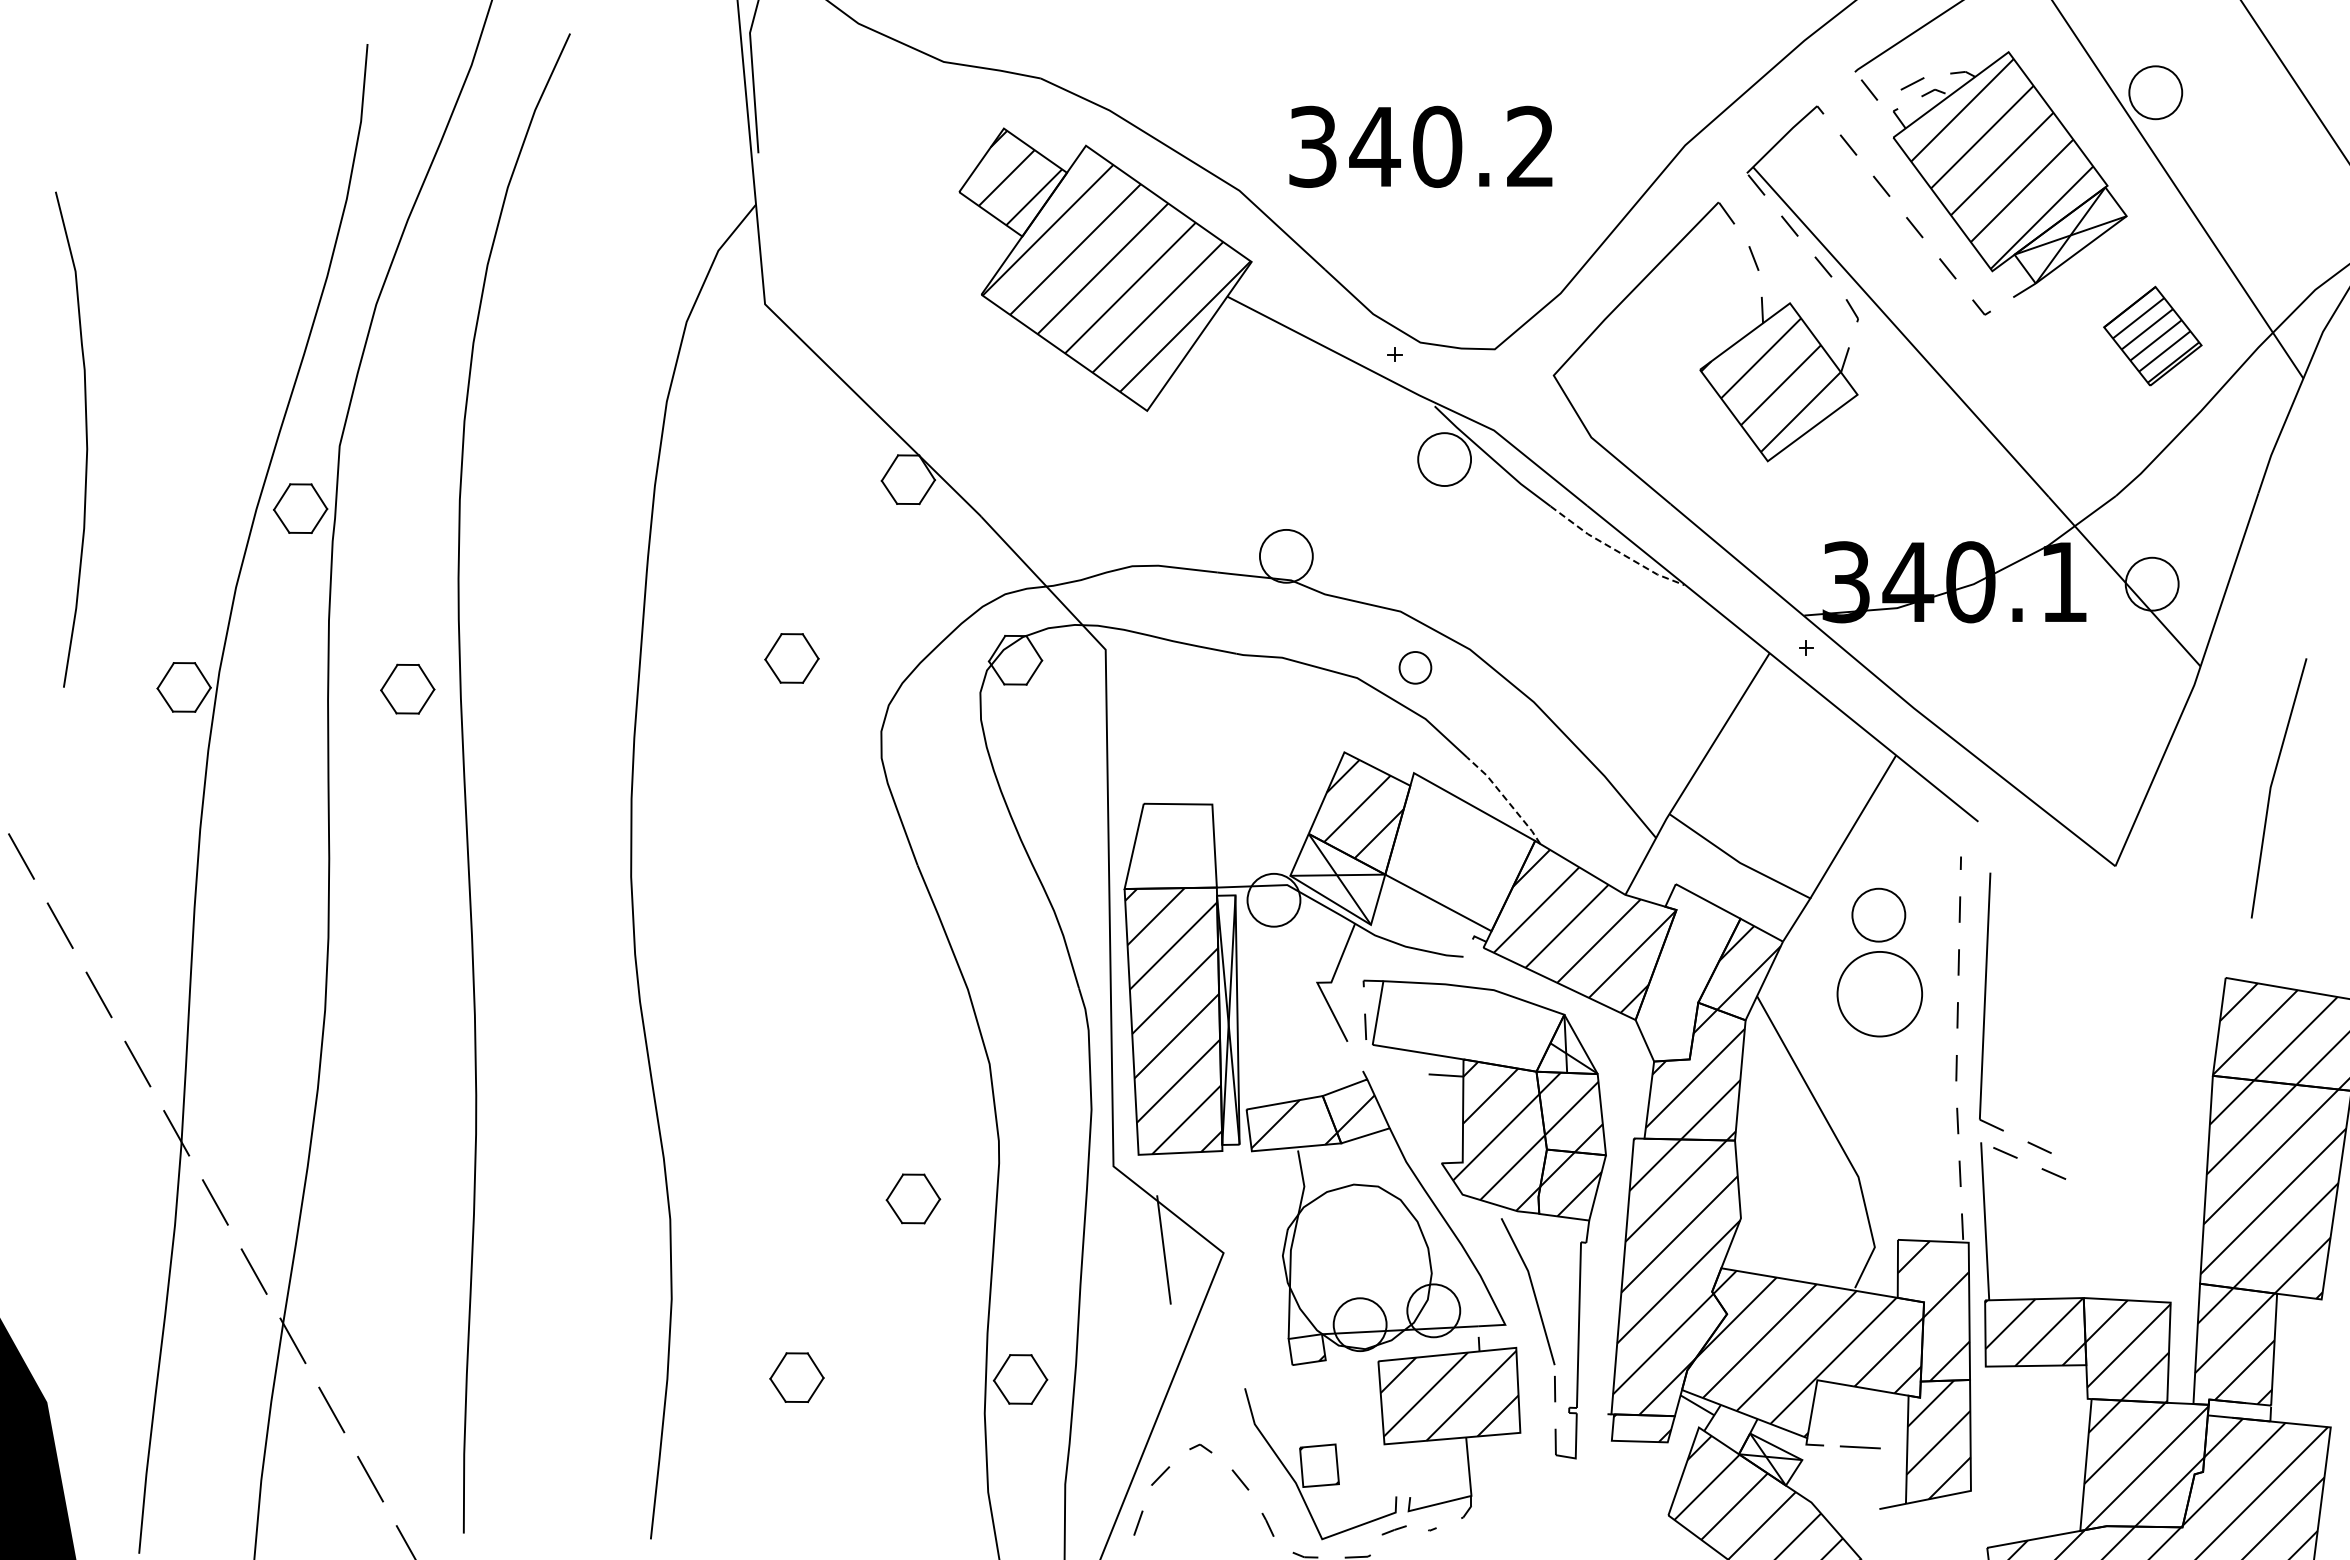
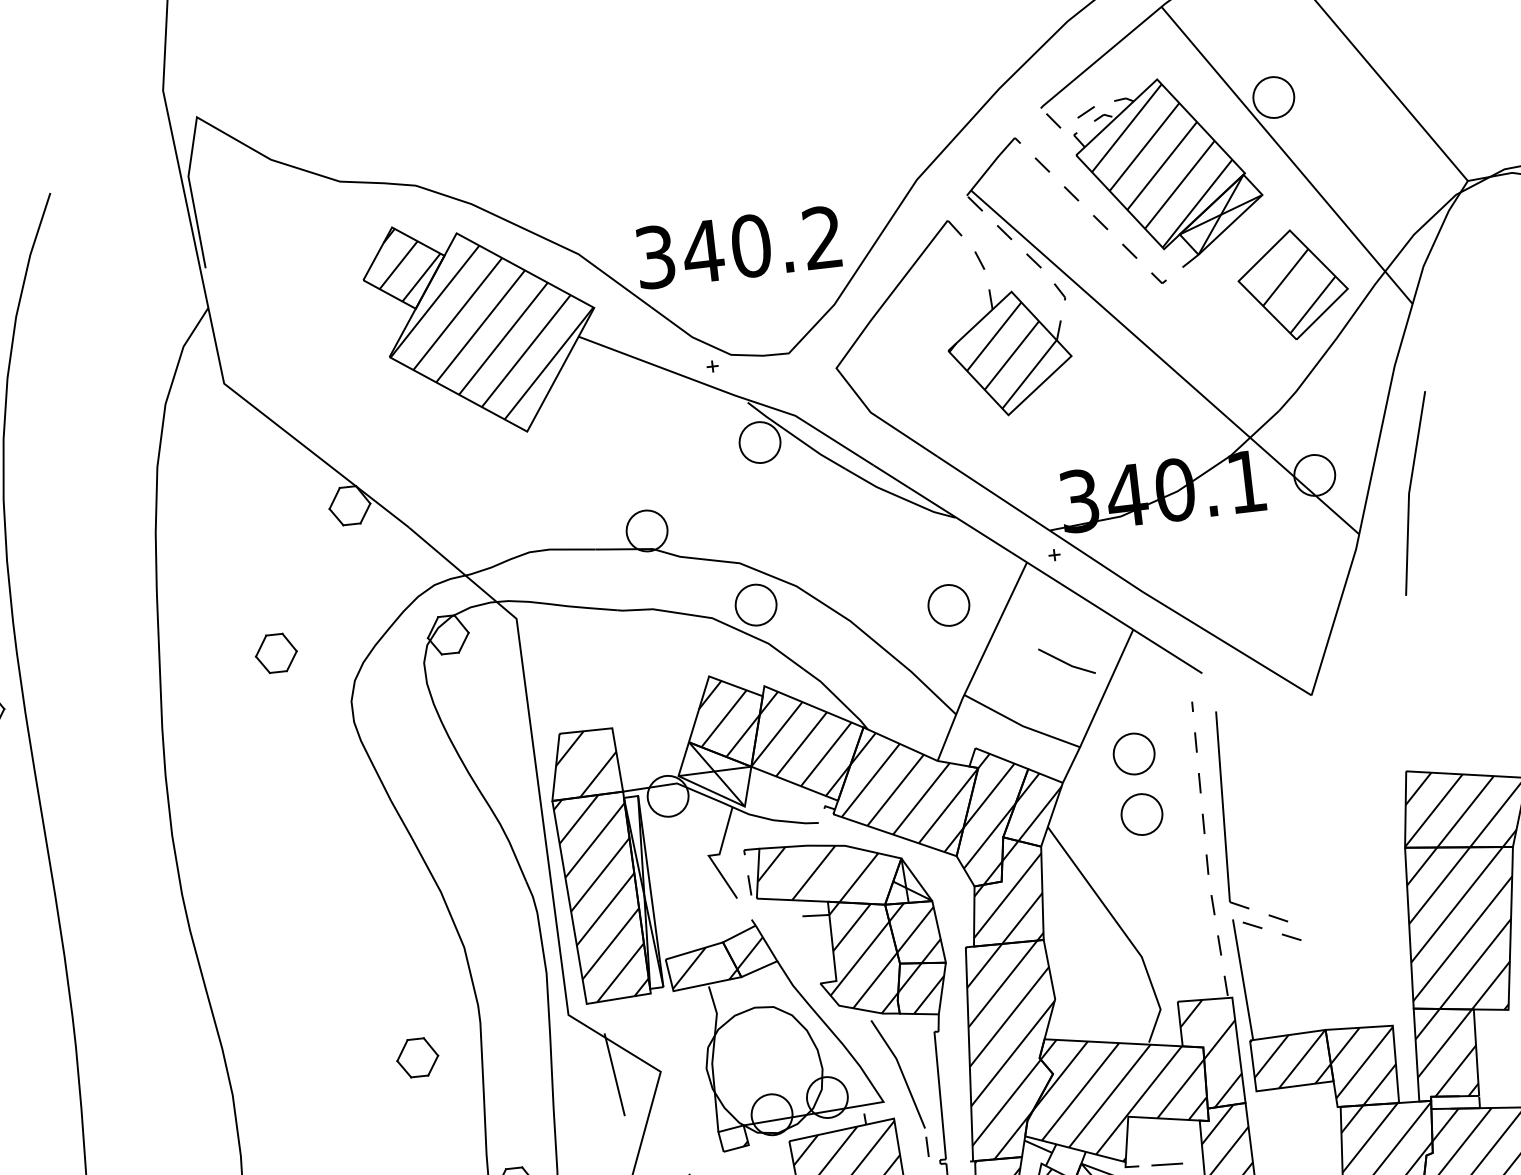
text: (1420, 146) -> (738, 247), moved
part: (2152, 335) -> (1292, 284), size x1.43
line: (1615, 550) -> (899, 497), dashed -> solid
part: (1415, 667) -> (756, 604), size x1.67
part: (1662, 696) -> (948, 605), added
line: (2272, 785) -> (1410, 491), moved
line: (1805, 787) -> (1066, 662), added
line: (1505, 798) -> (836, 697), dashed -> solid
hatch: (1174, 846) -> (586, 763), added
hatch: (1452, 852) -> (801, 743), added
hatch: (1683, 976) -> (989, 818), added
part: (1879, 993) -> (1141, 814), size x0.62
hatch: (1455, 1021) -> (818, 873), added

